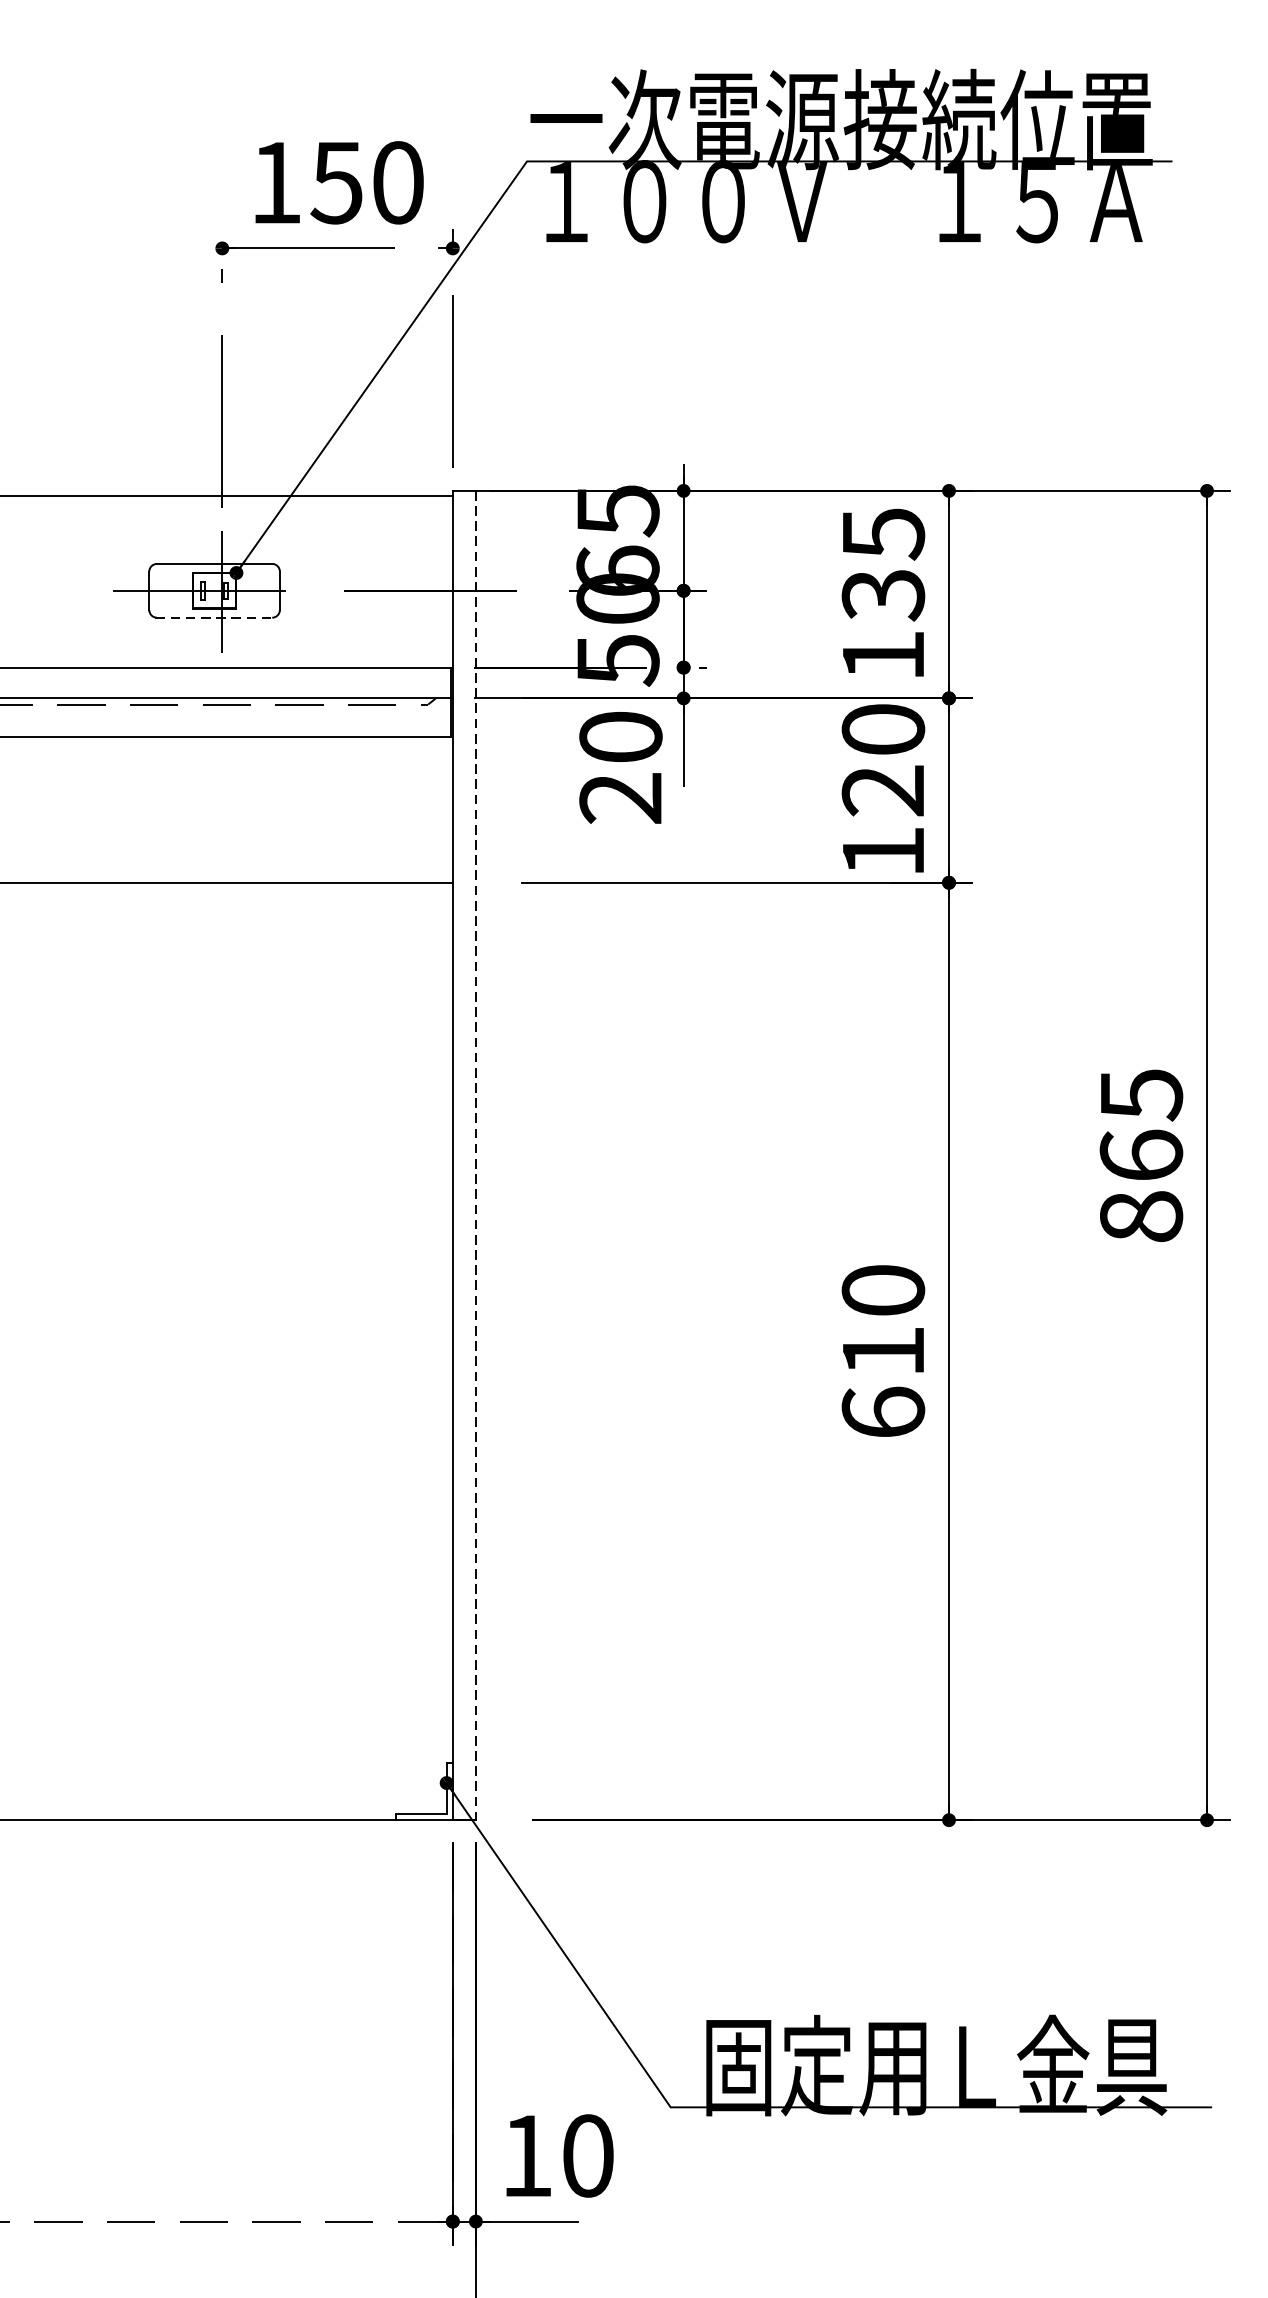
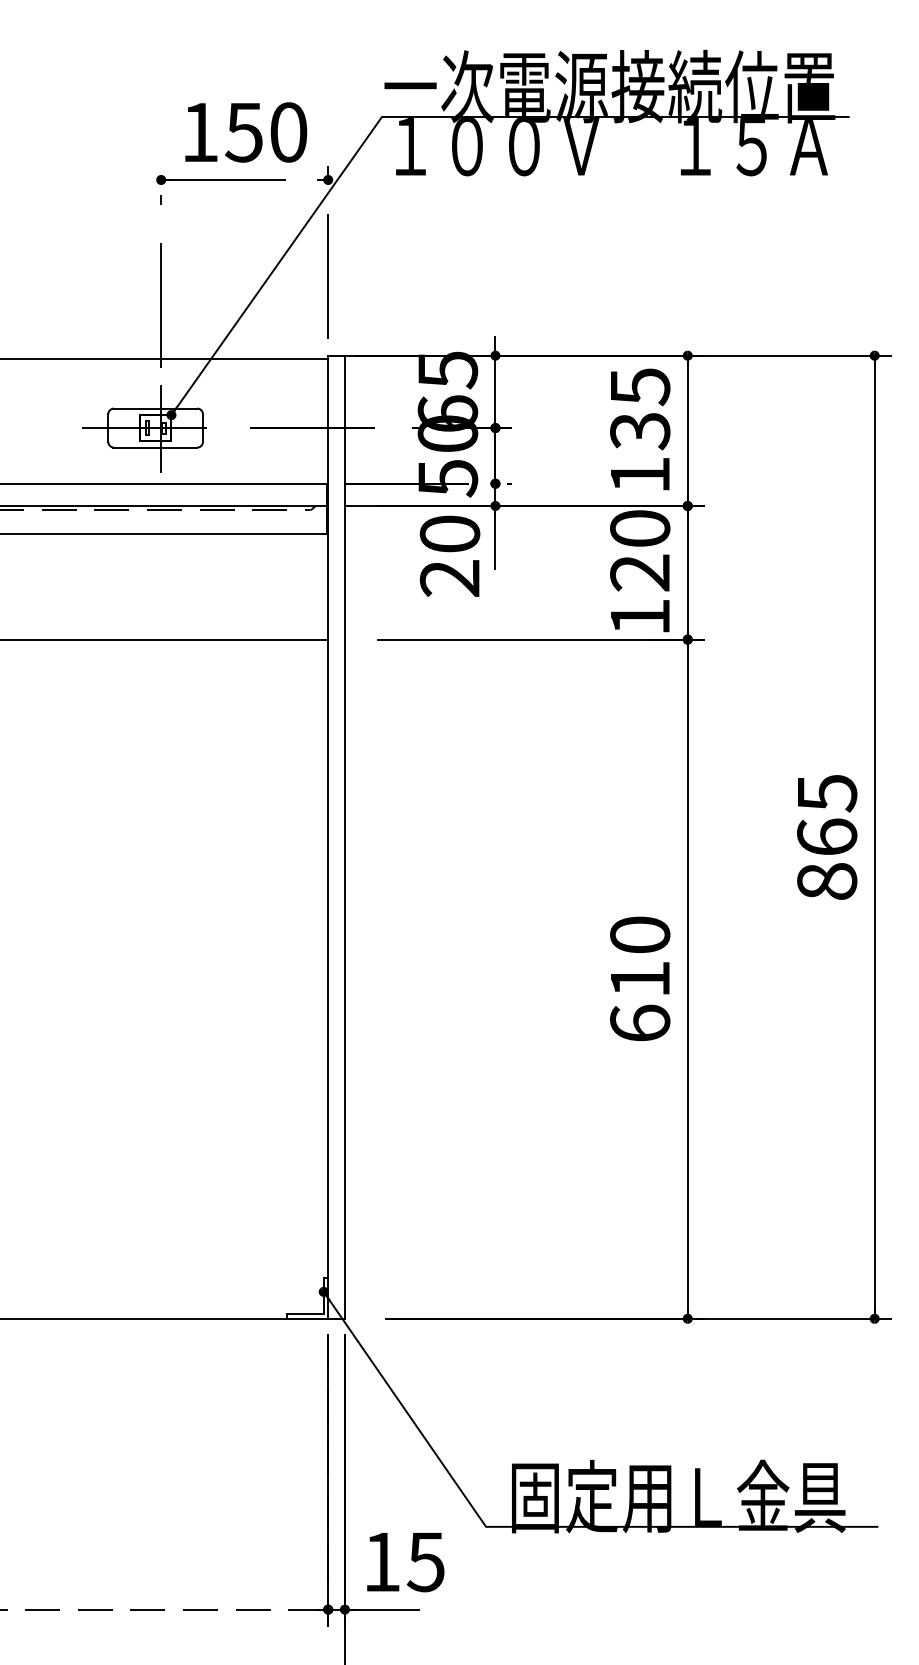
line: (214, 617) -> (155, 447), dashed -> solid
line: (475, 1155) -> (344, 837), dashed -> solid
text: (587, 2155) -> (425, 1561), 10 -> 15

